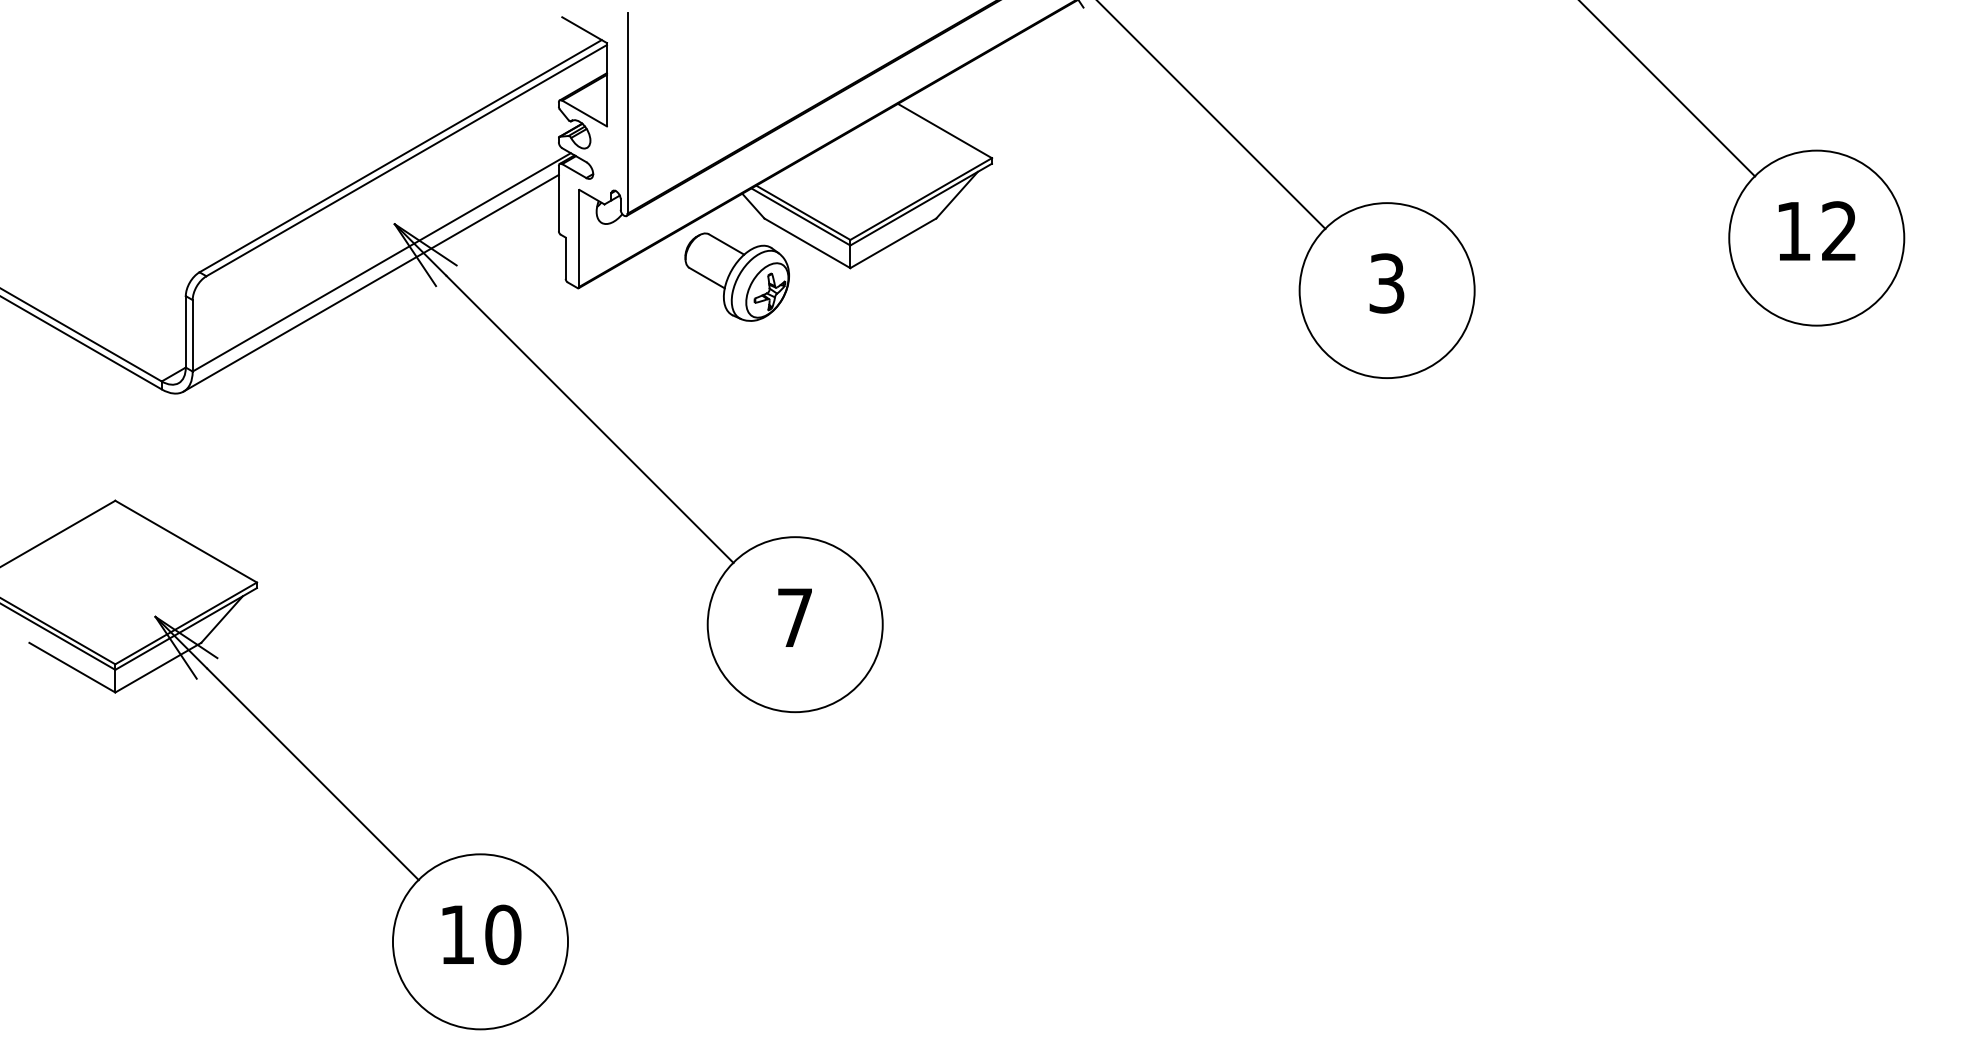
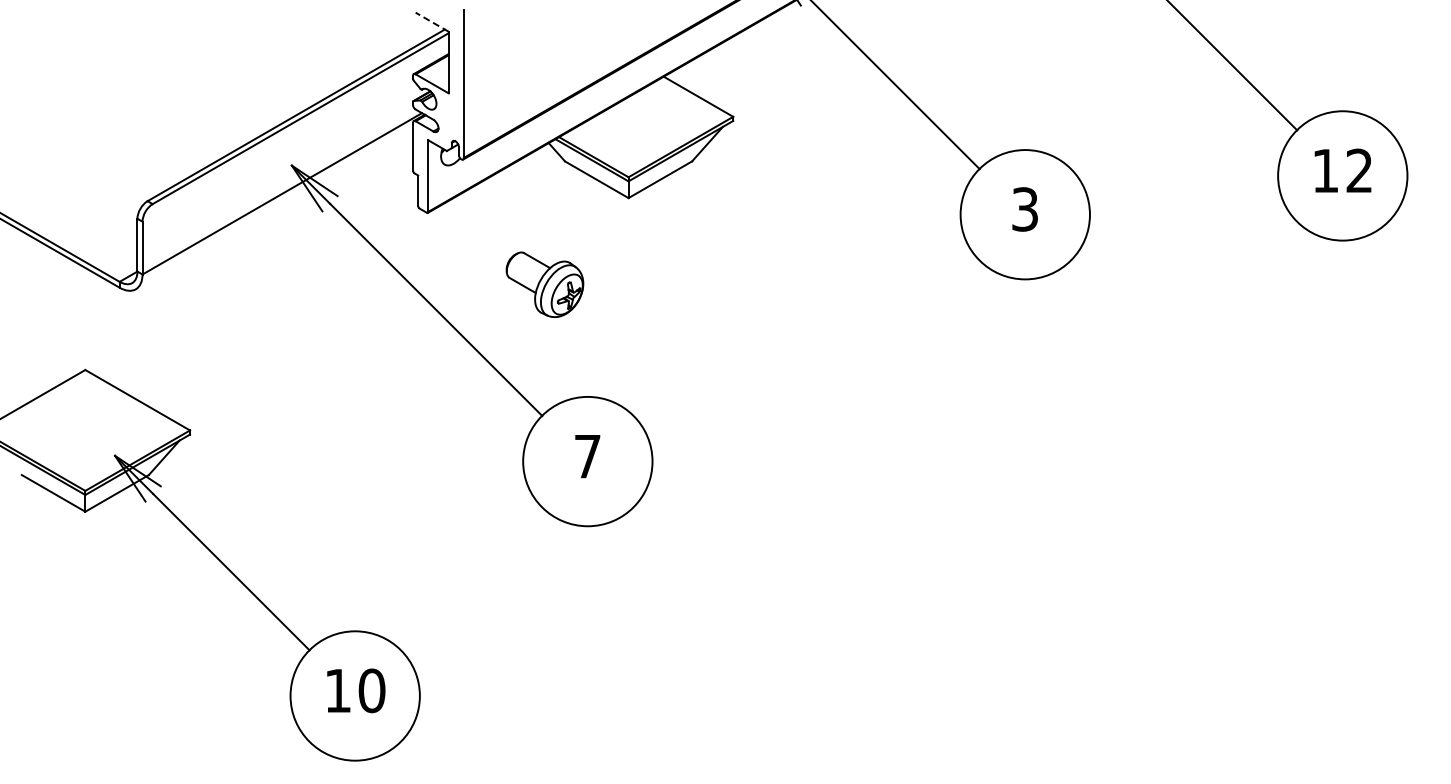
line: (583, 29) -> (431, 21), solid -> dashed
part: (736, 276) -> (544, 284), moved
line: (371, 283) -> (274, 209), removed

